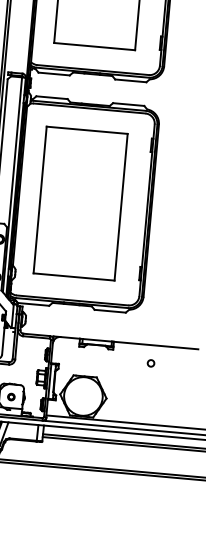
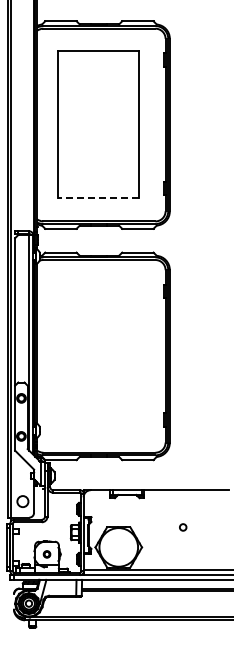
line: (94, 46) -> (98, 197), solid -> dashed
part: (80, 203) -> (98, 355), removed
circle: (151, 363) -> (183, 527), moved

